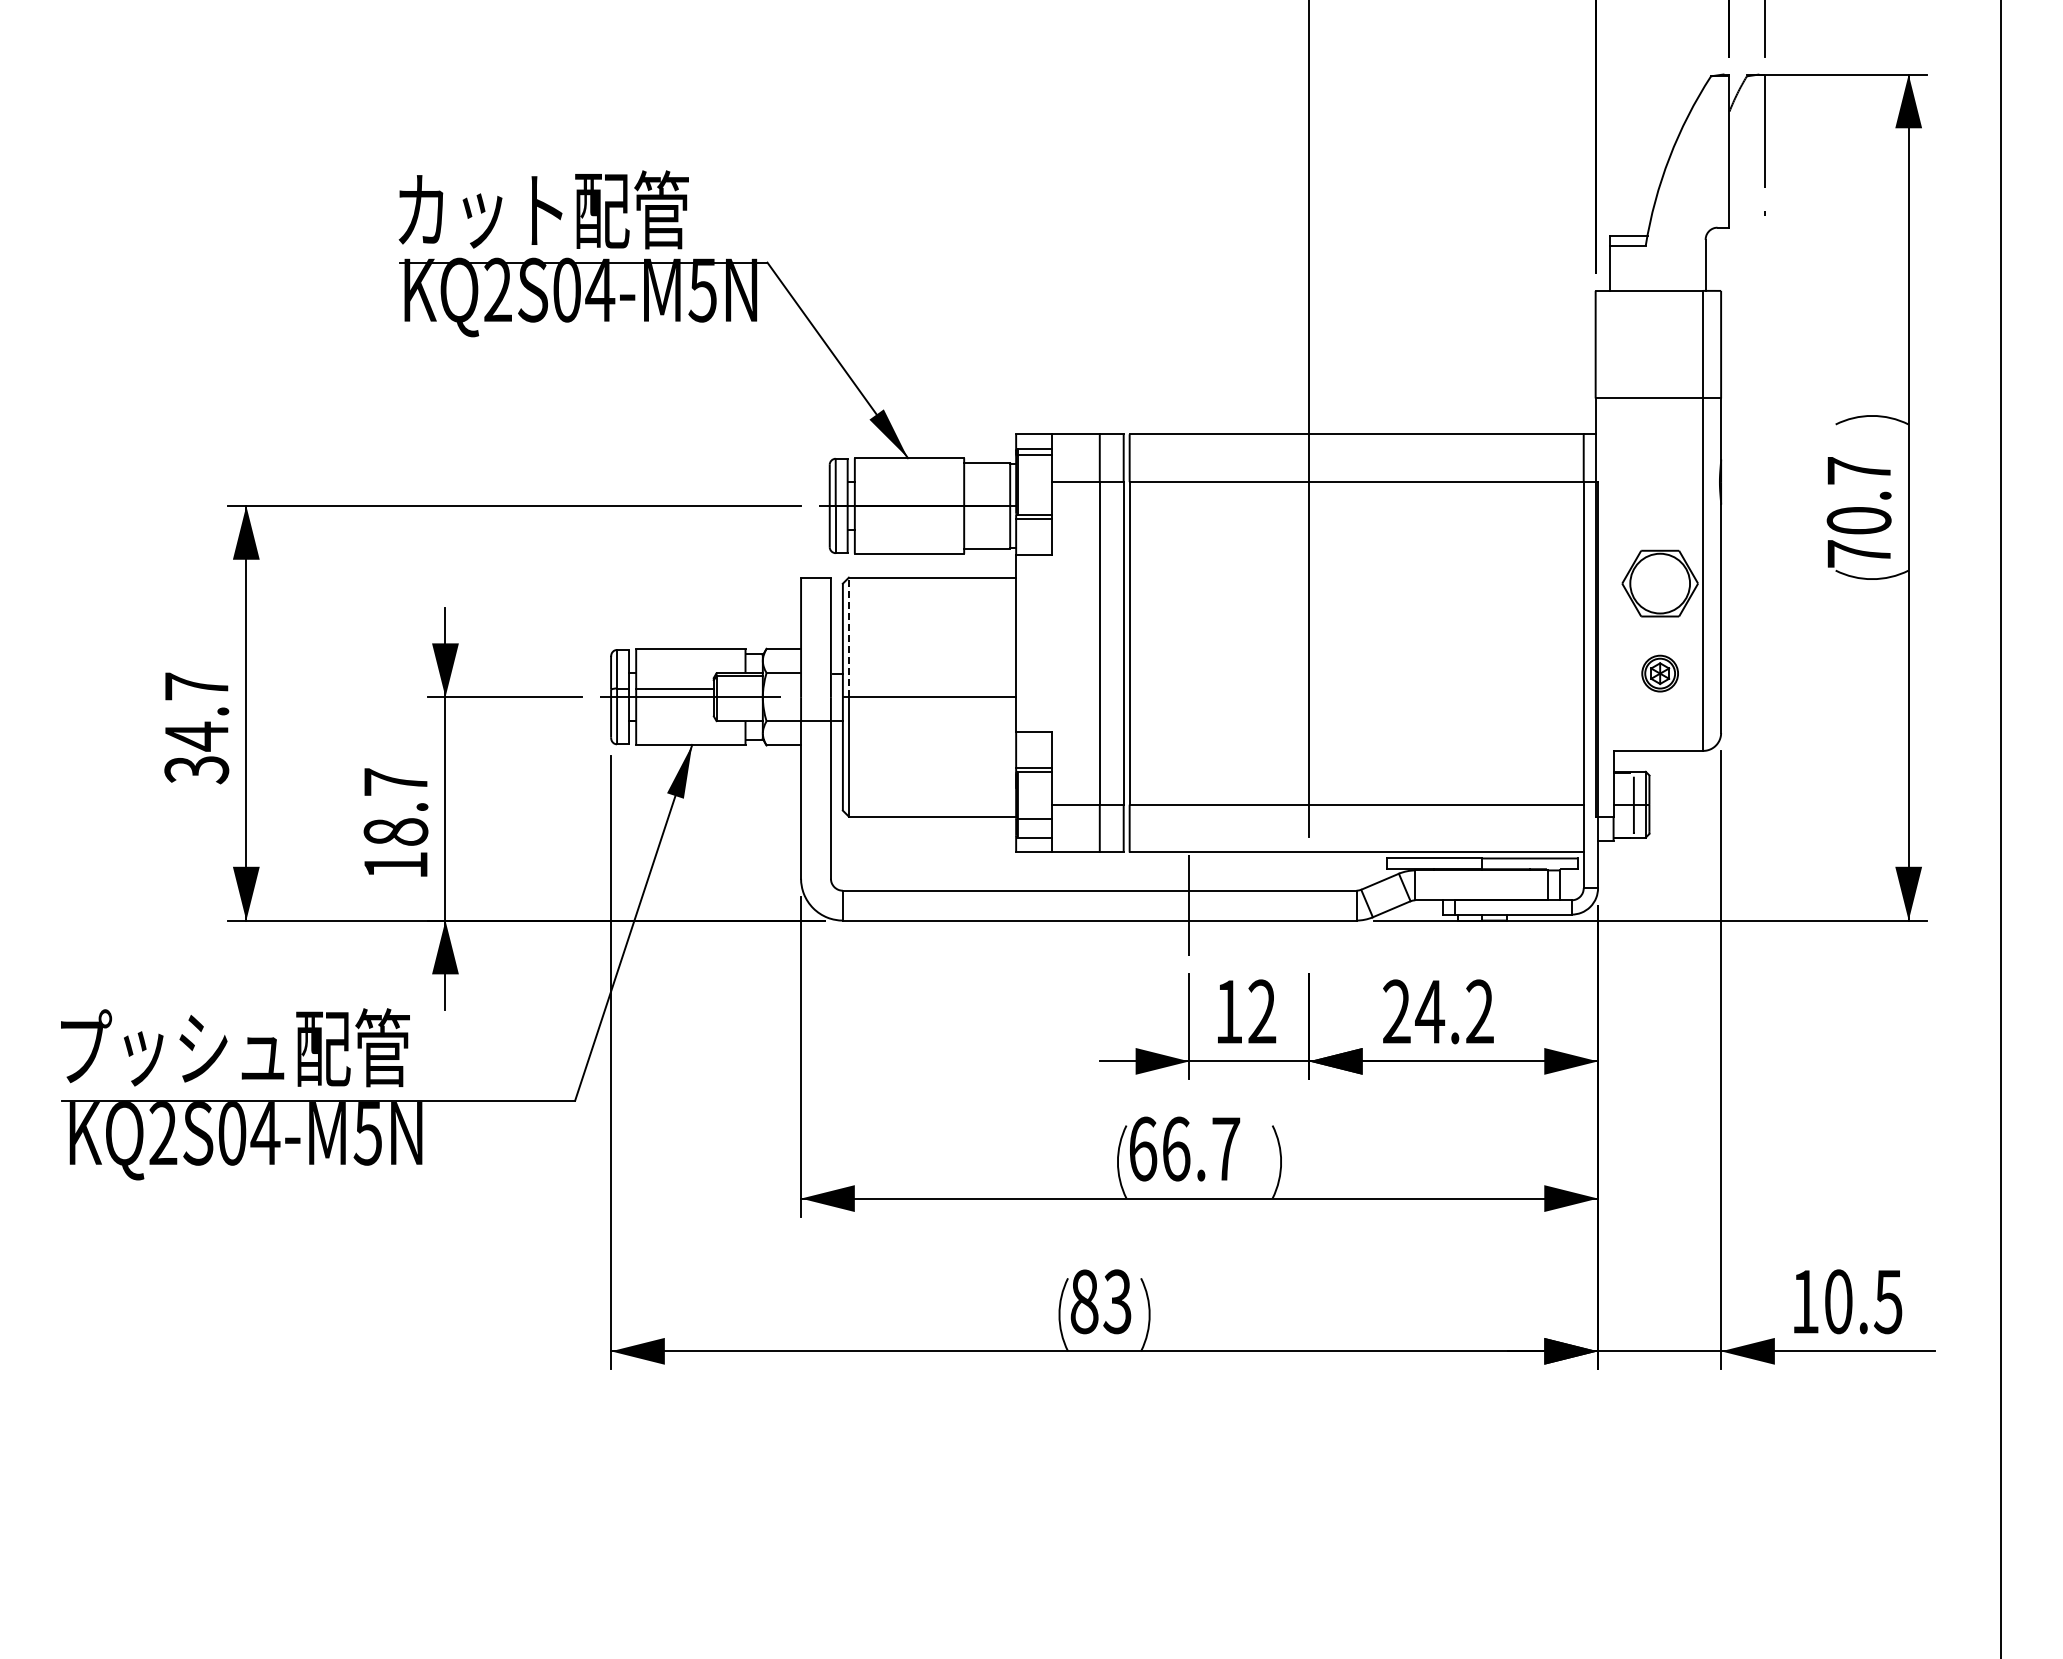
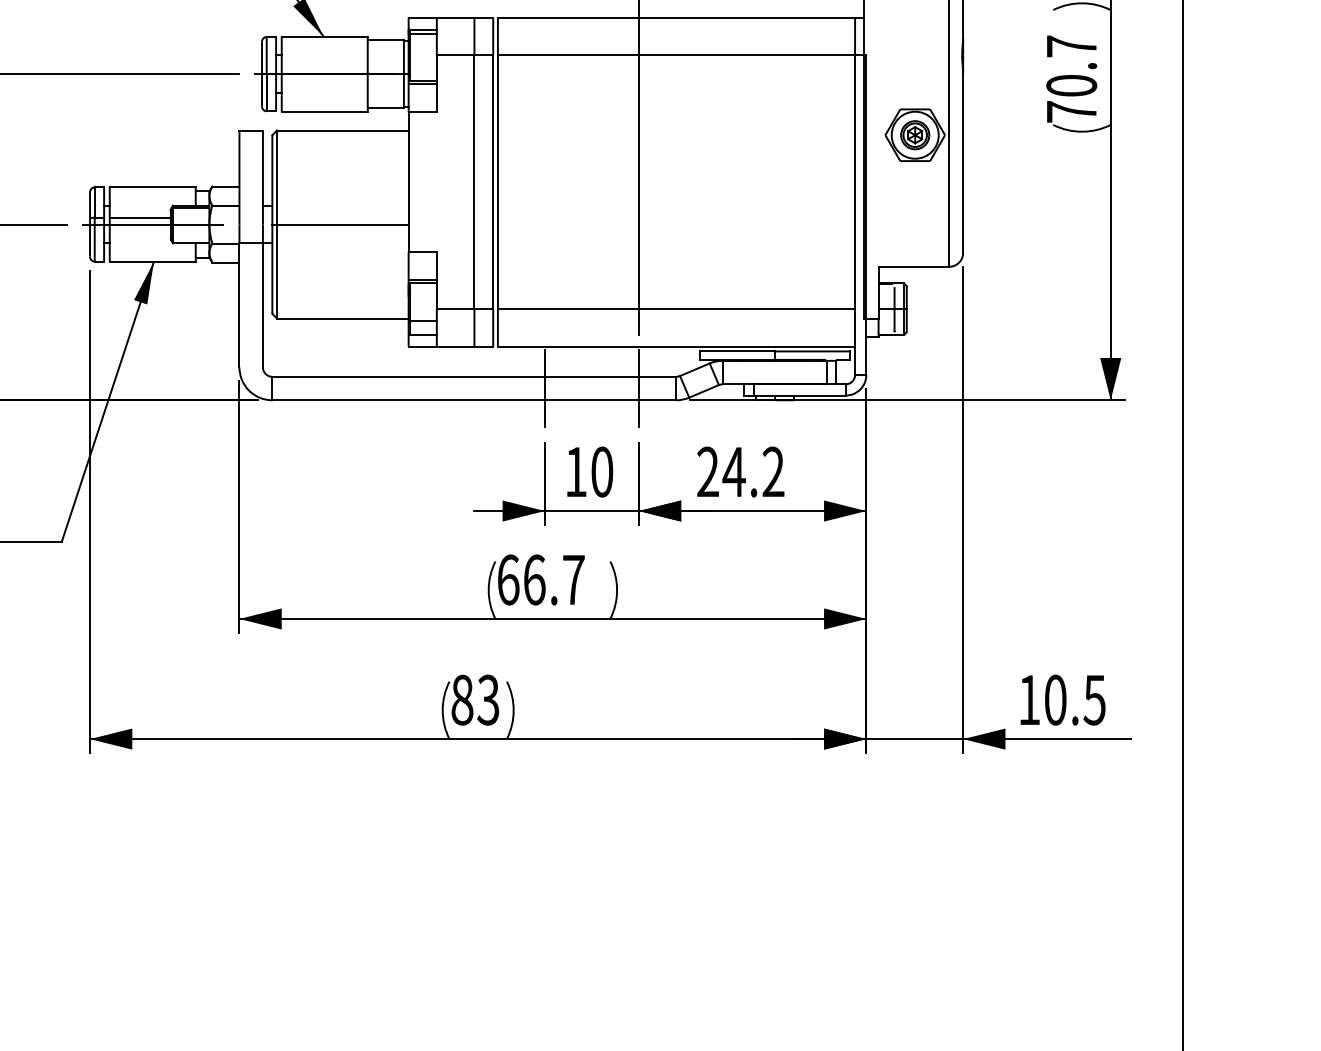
line: (848, 637) -> (276, 177), dashed -> solid
part: (1659, 673) -> (914, 135), moved
line: (1308, 905) -> (638, 388), added
text: (1262, 1011) -> (602, 471), 12 -> 10

